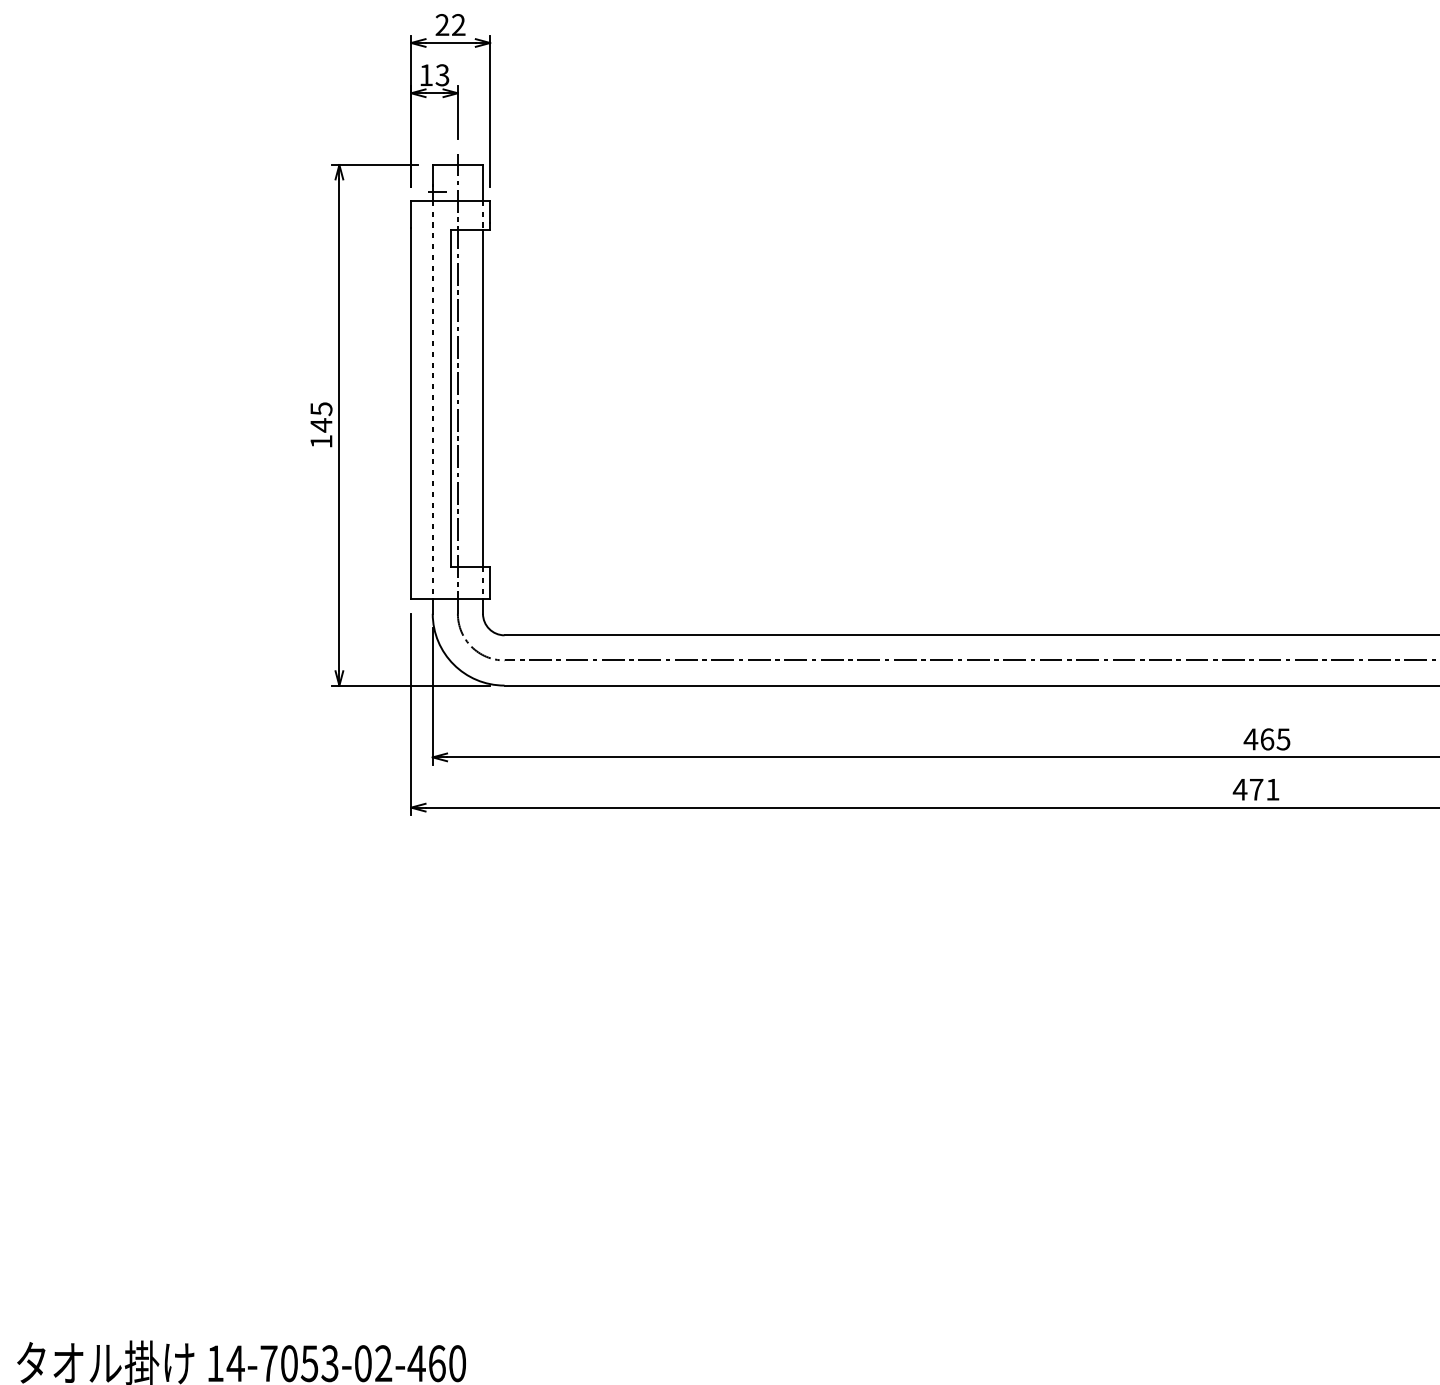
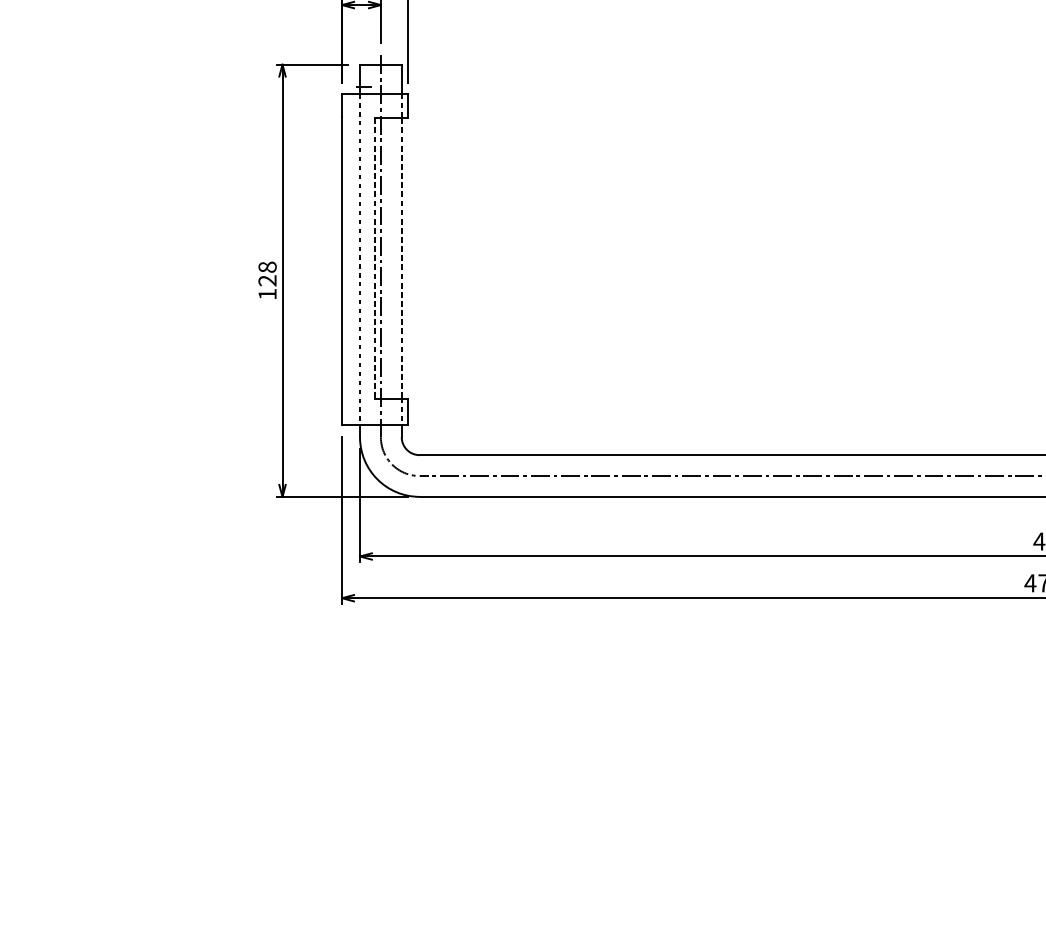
line: (450, 398) -> (374, 258), solid -> dashed
line: (483, 398) -> (402, 258), solid -> dashed
text: (321, 417) -> (267, 274), 145 -> 128

